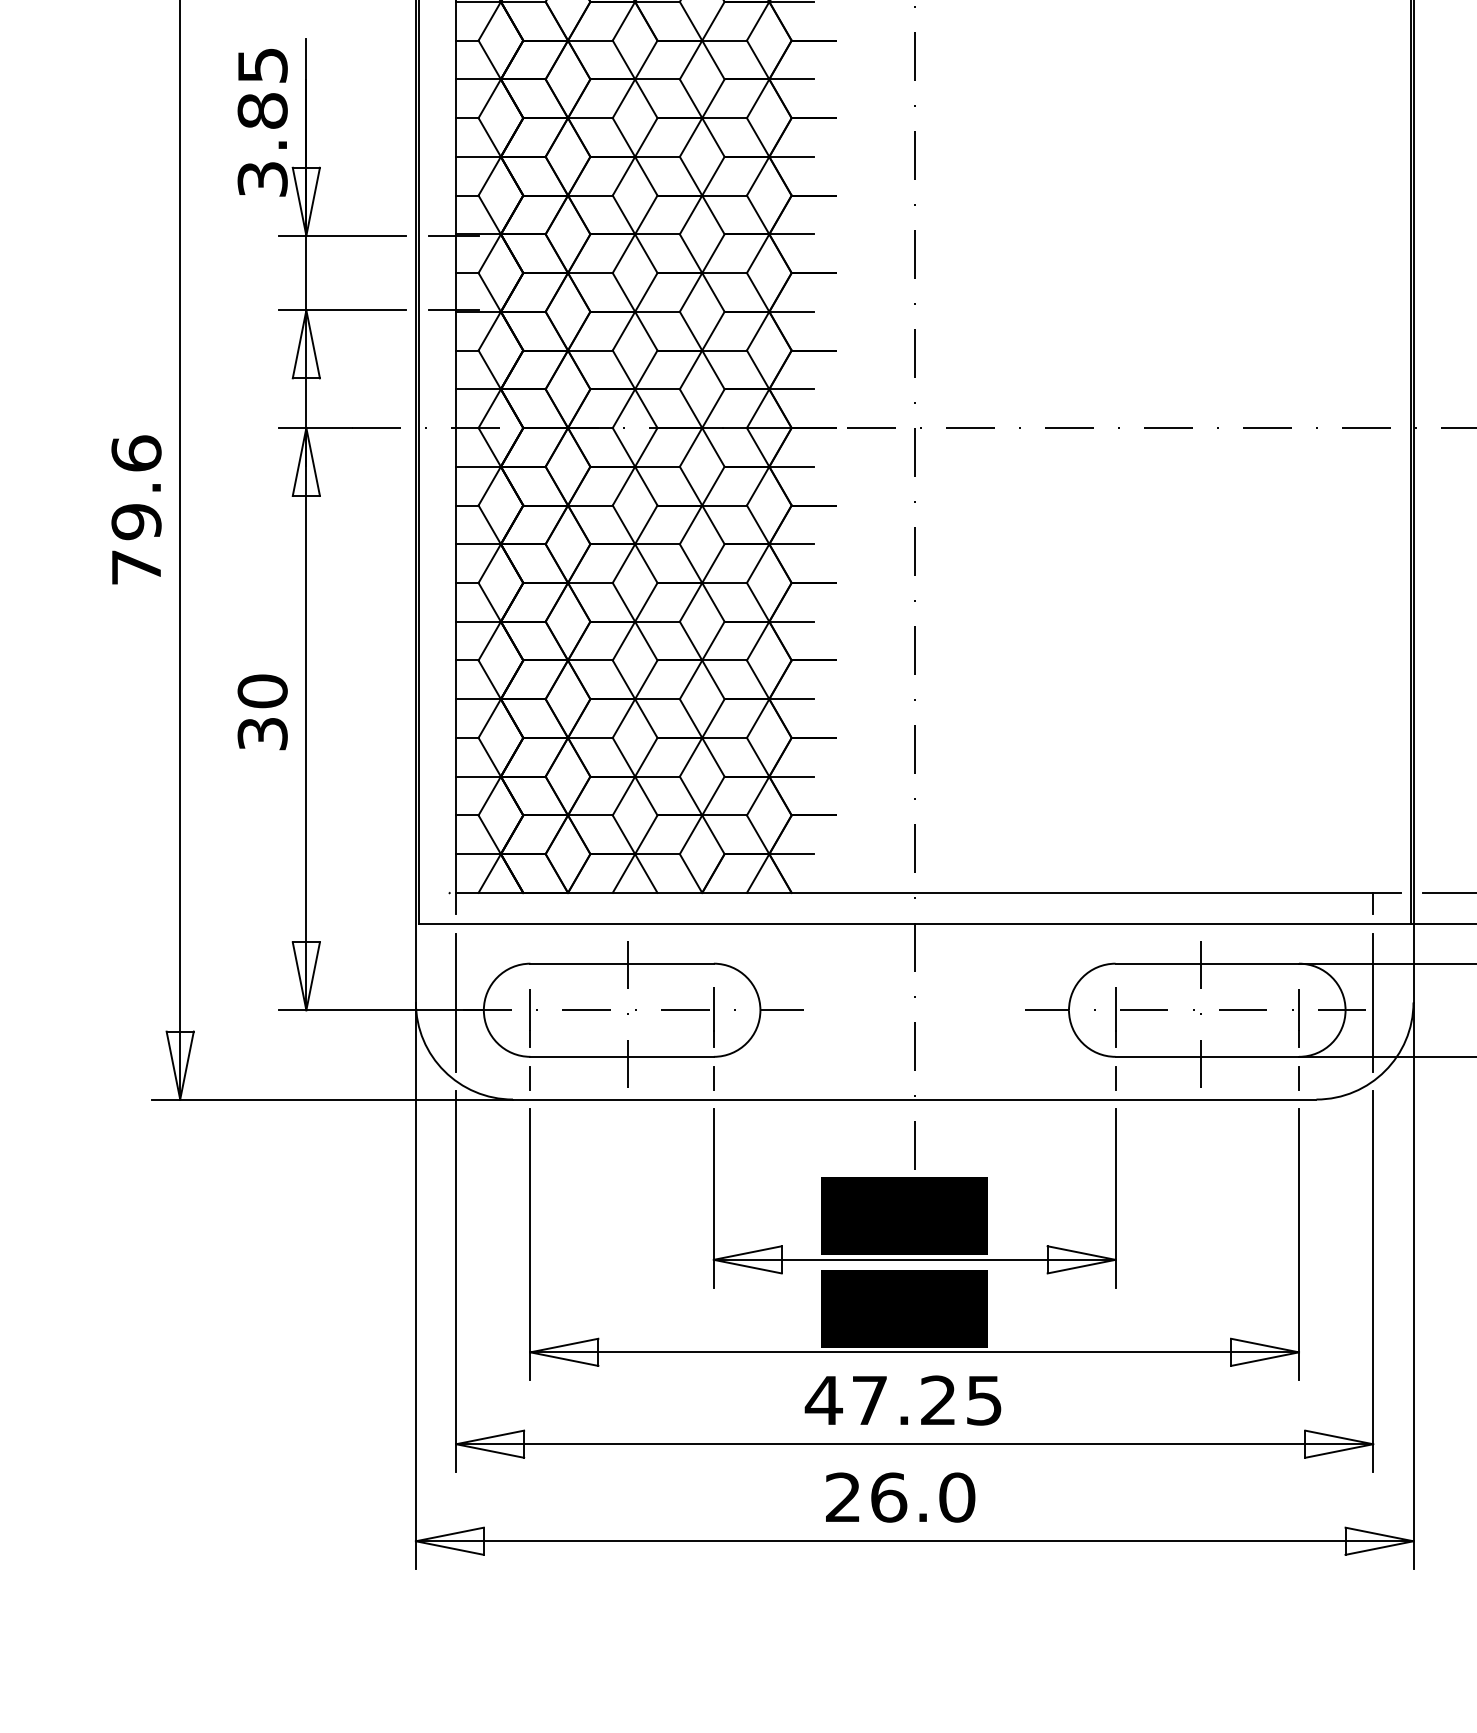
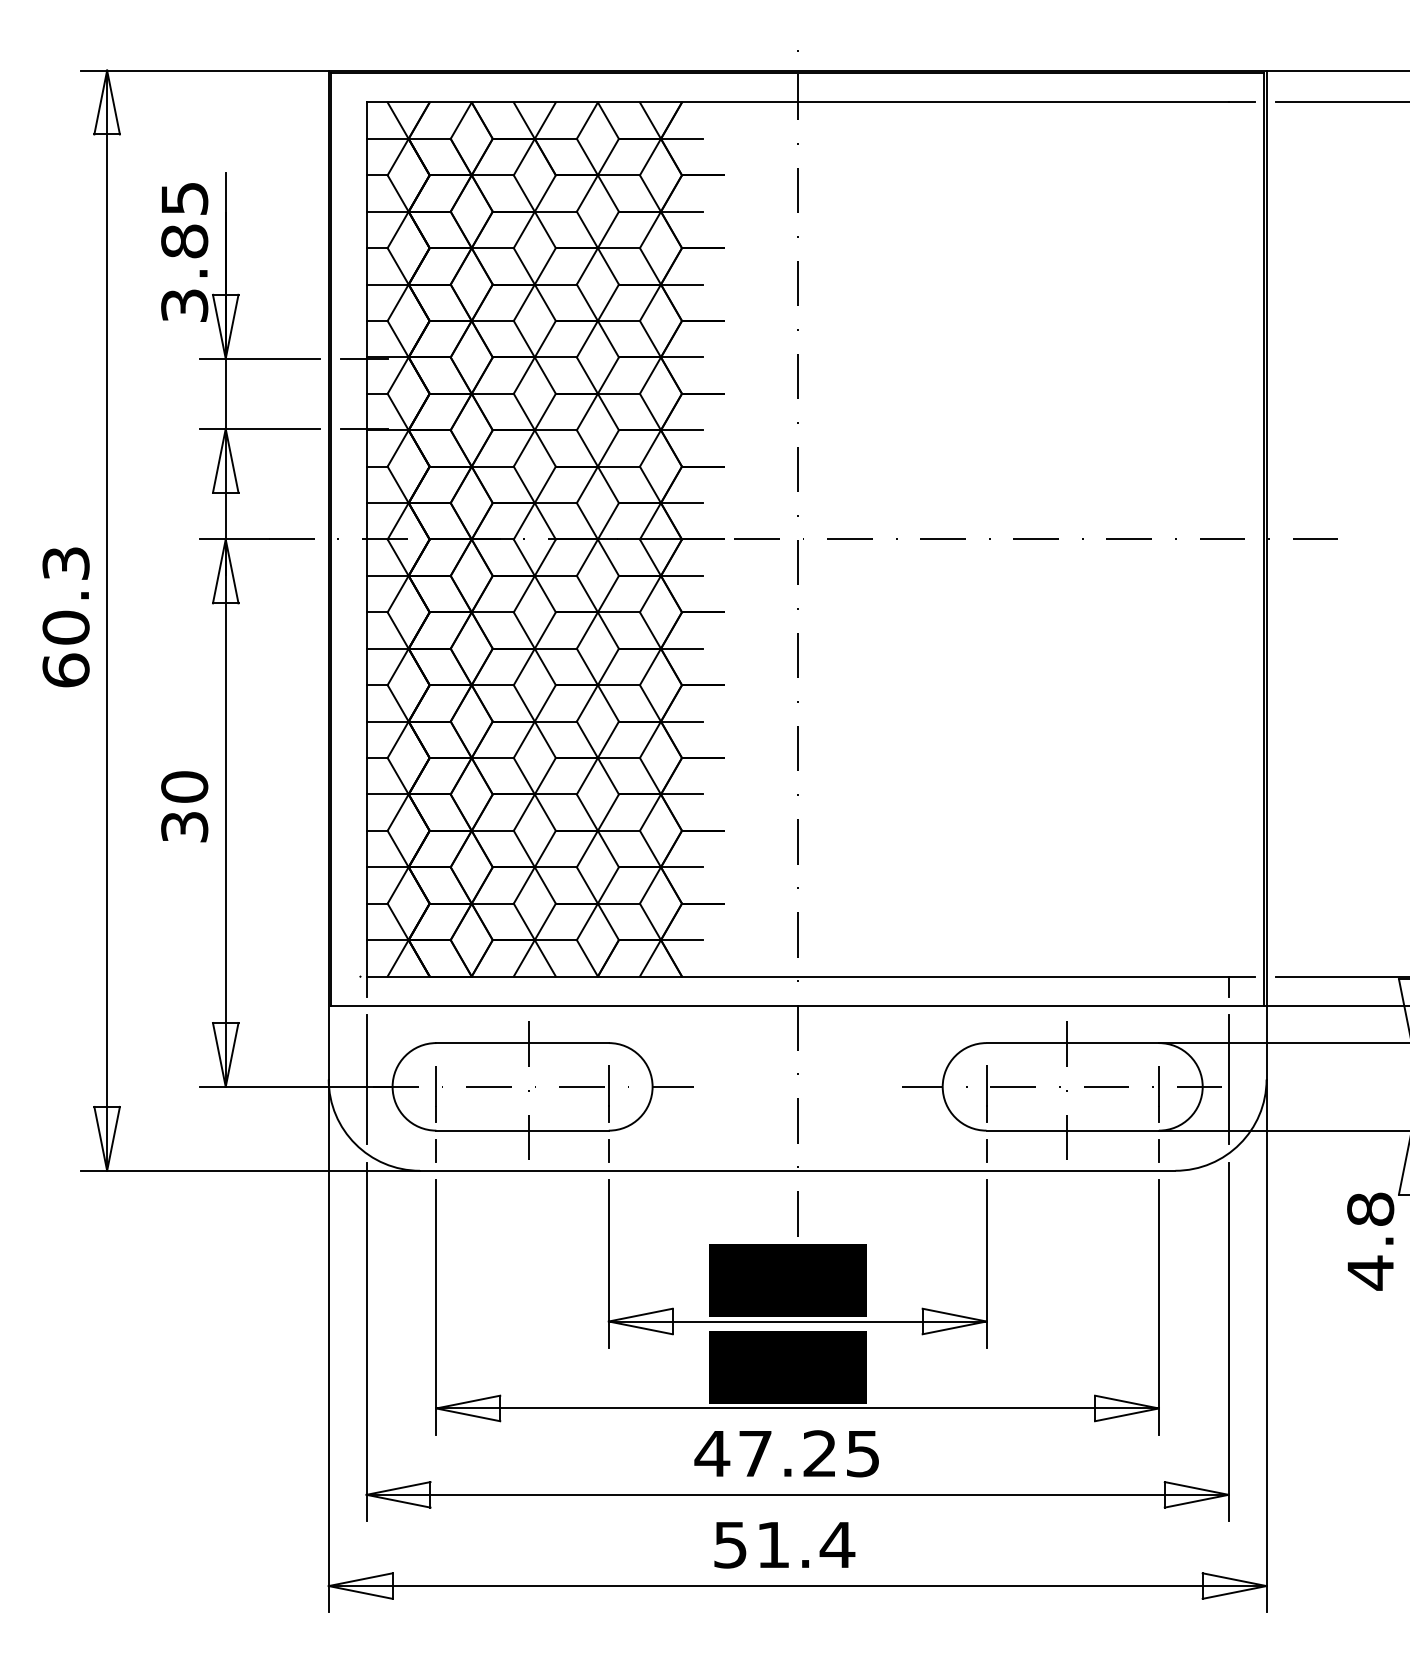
text: (135, 509) -> (65, 616), 79.6 -> 60.3
text: (900, 1497) -> (784, 1544), 26.0 -> 51.4

